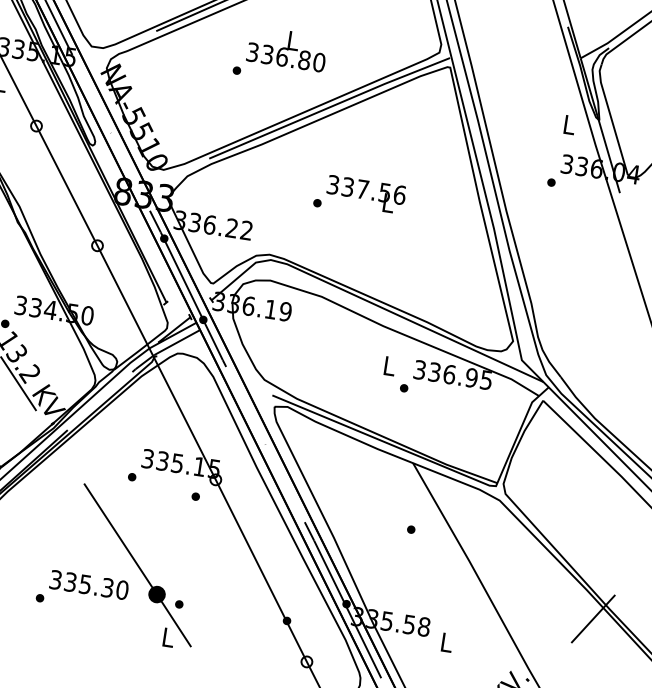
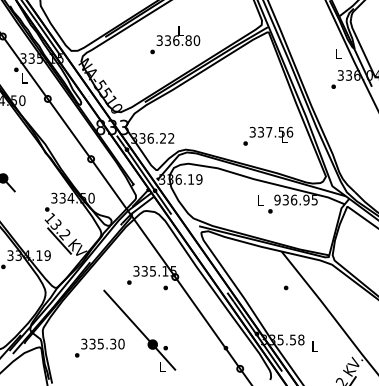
text: (360, 195) -> (268, 135), moved
text: (420, 368) -> (277, 199), 336.95 -> 936.95
text: (82, 590) -> (99, 347), moved

